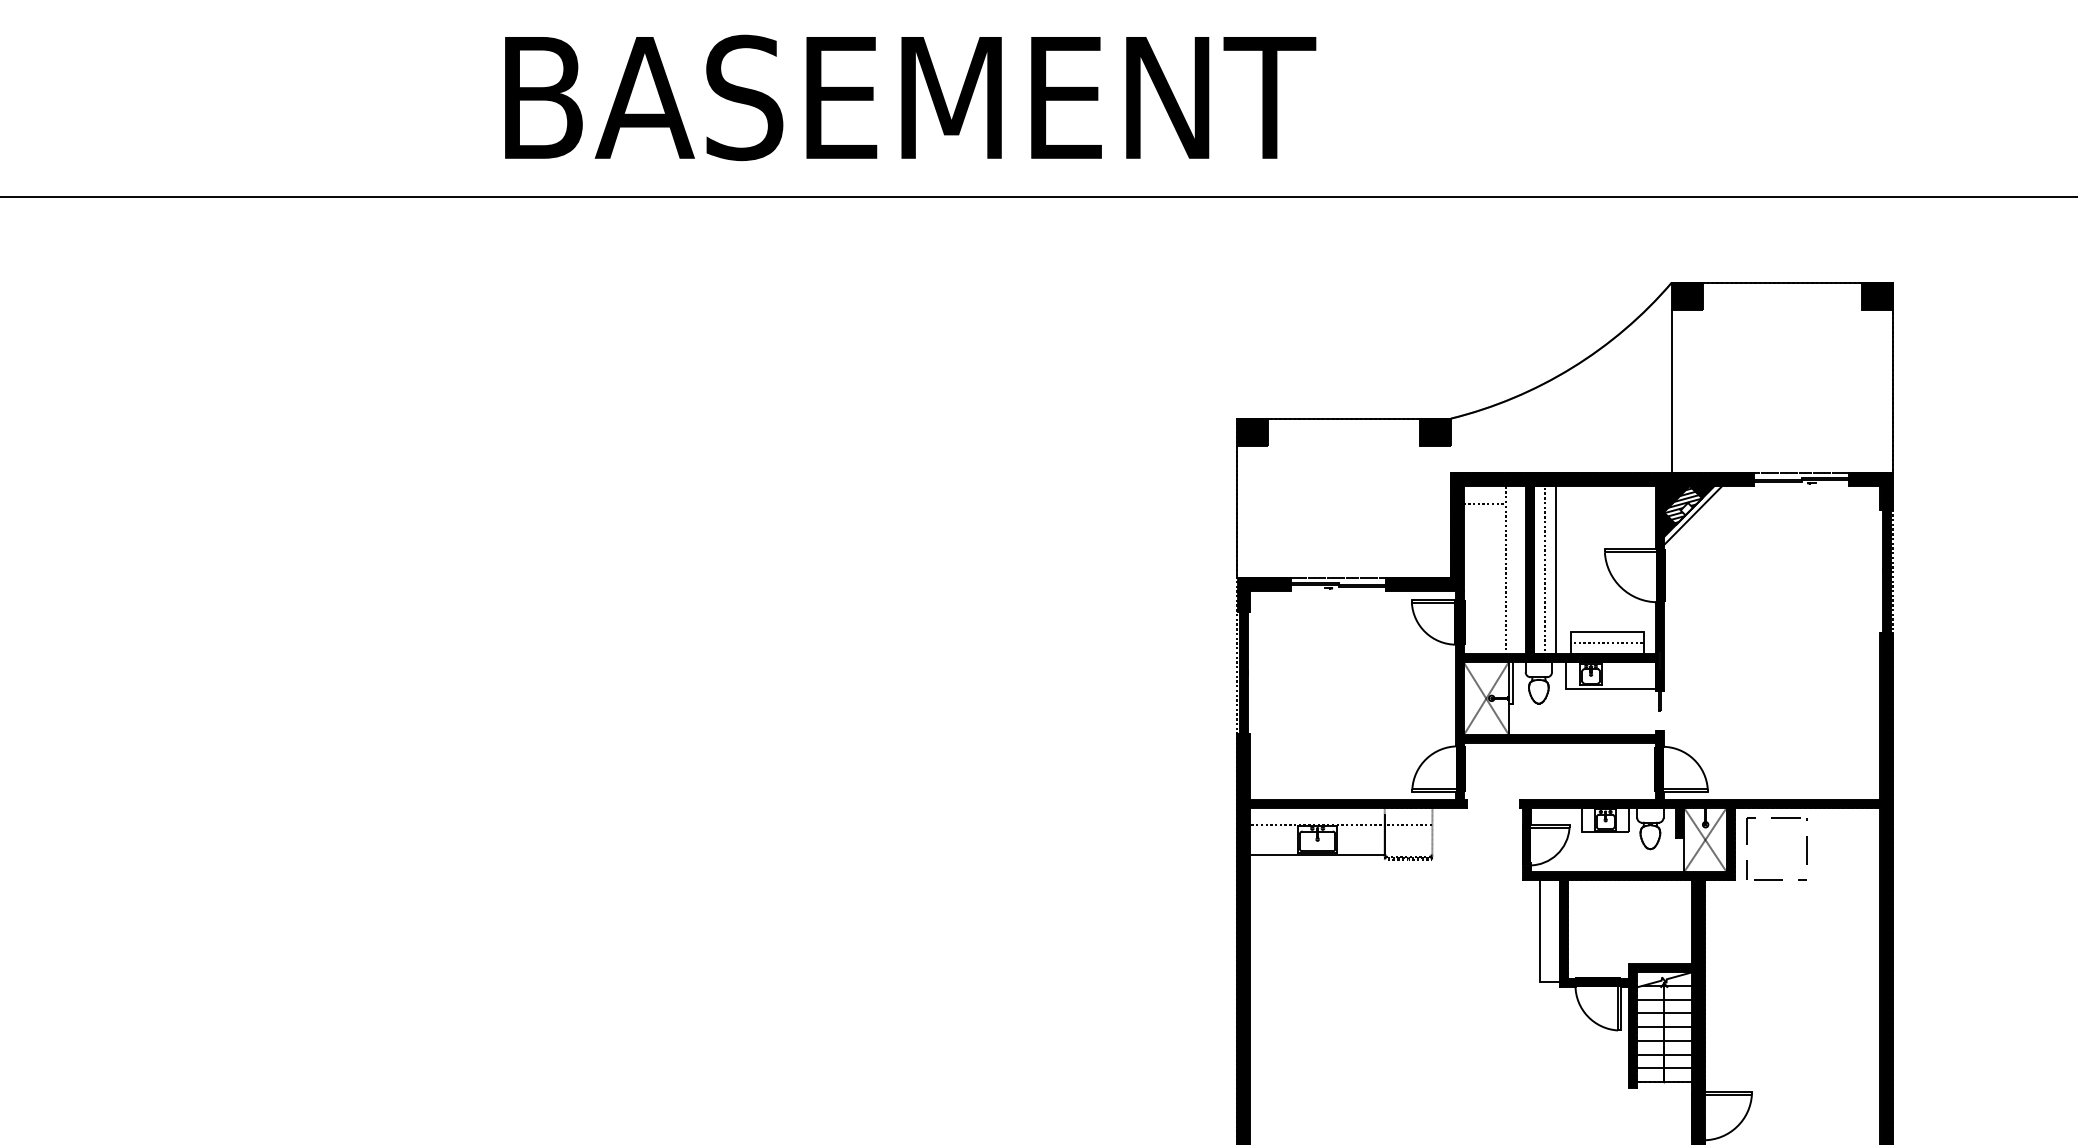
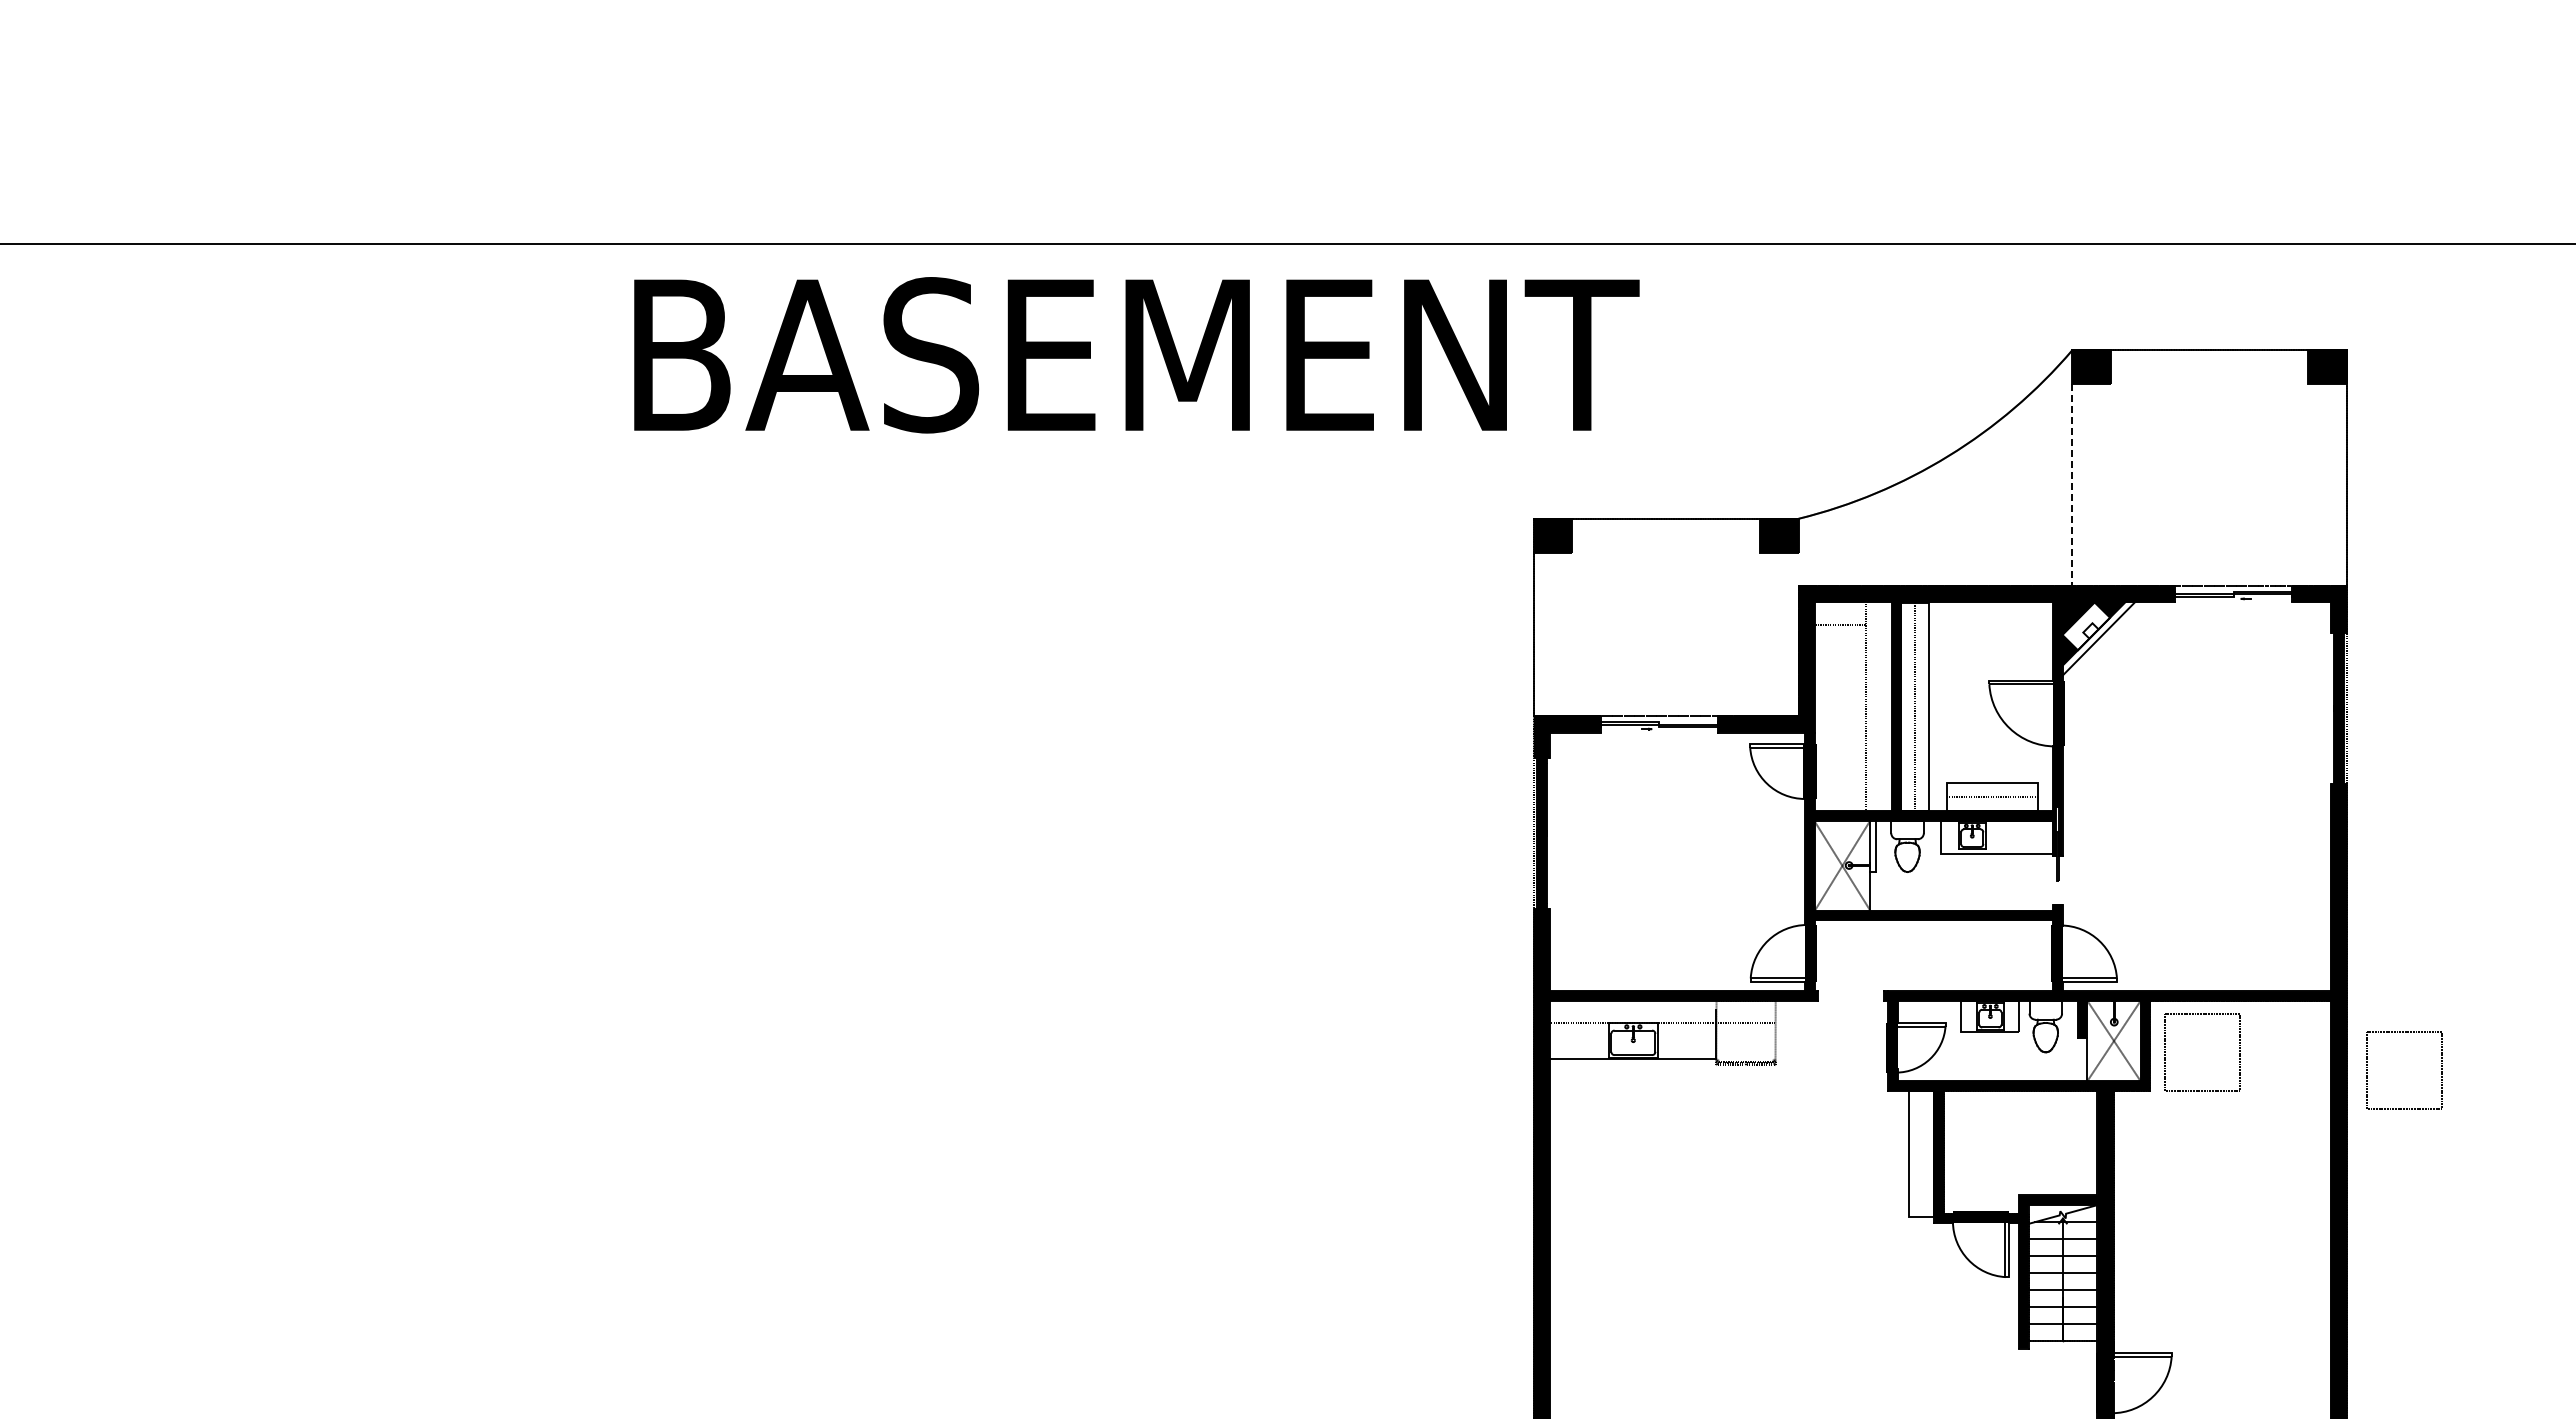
text: (910, 98) -> (1136, 355), moved
line: (1671, 391) -> (2072, 485), solid -> dashed
hatch: (1683, 505) -> (2086, 626), removed
part: (1909, 863) -> (2367, 1070), added

